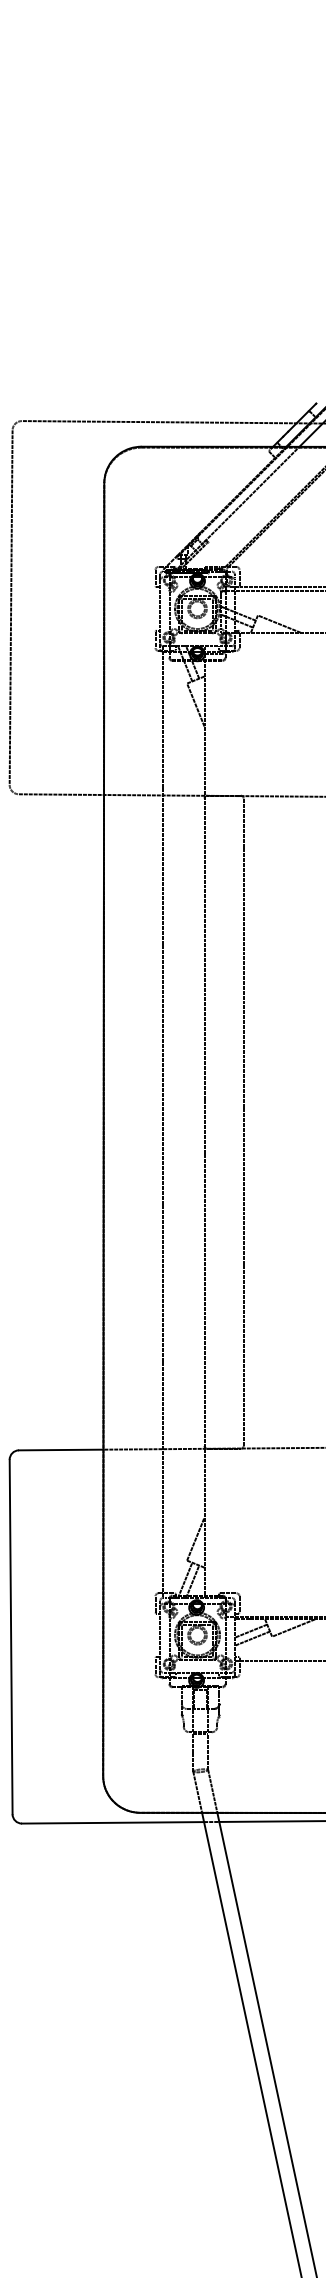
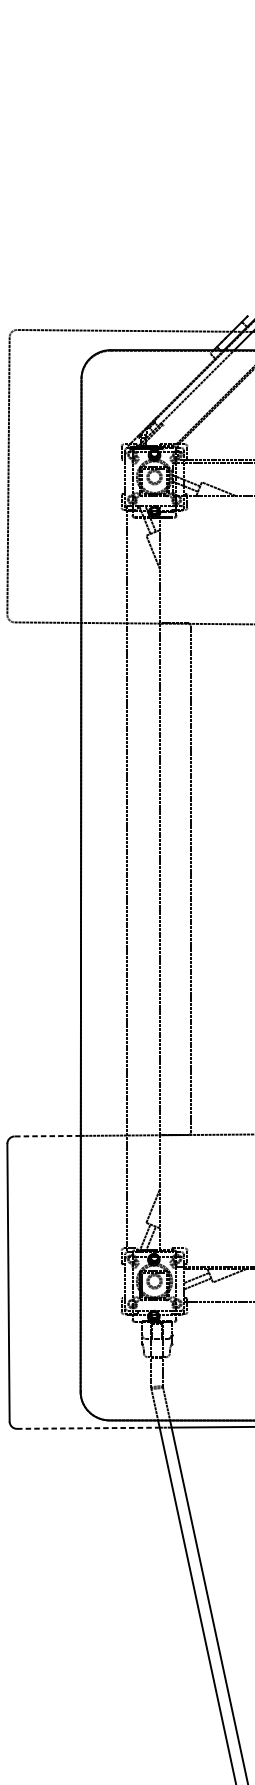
line: (60, 1450) -> (47, 1136), solid -> dashed
line: (113, 1822) -> (88, 1428), solid -> dashed

